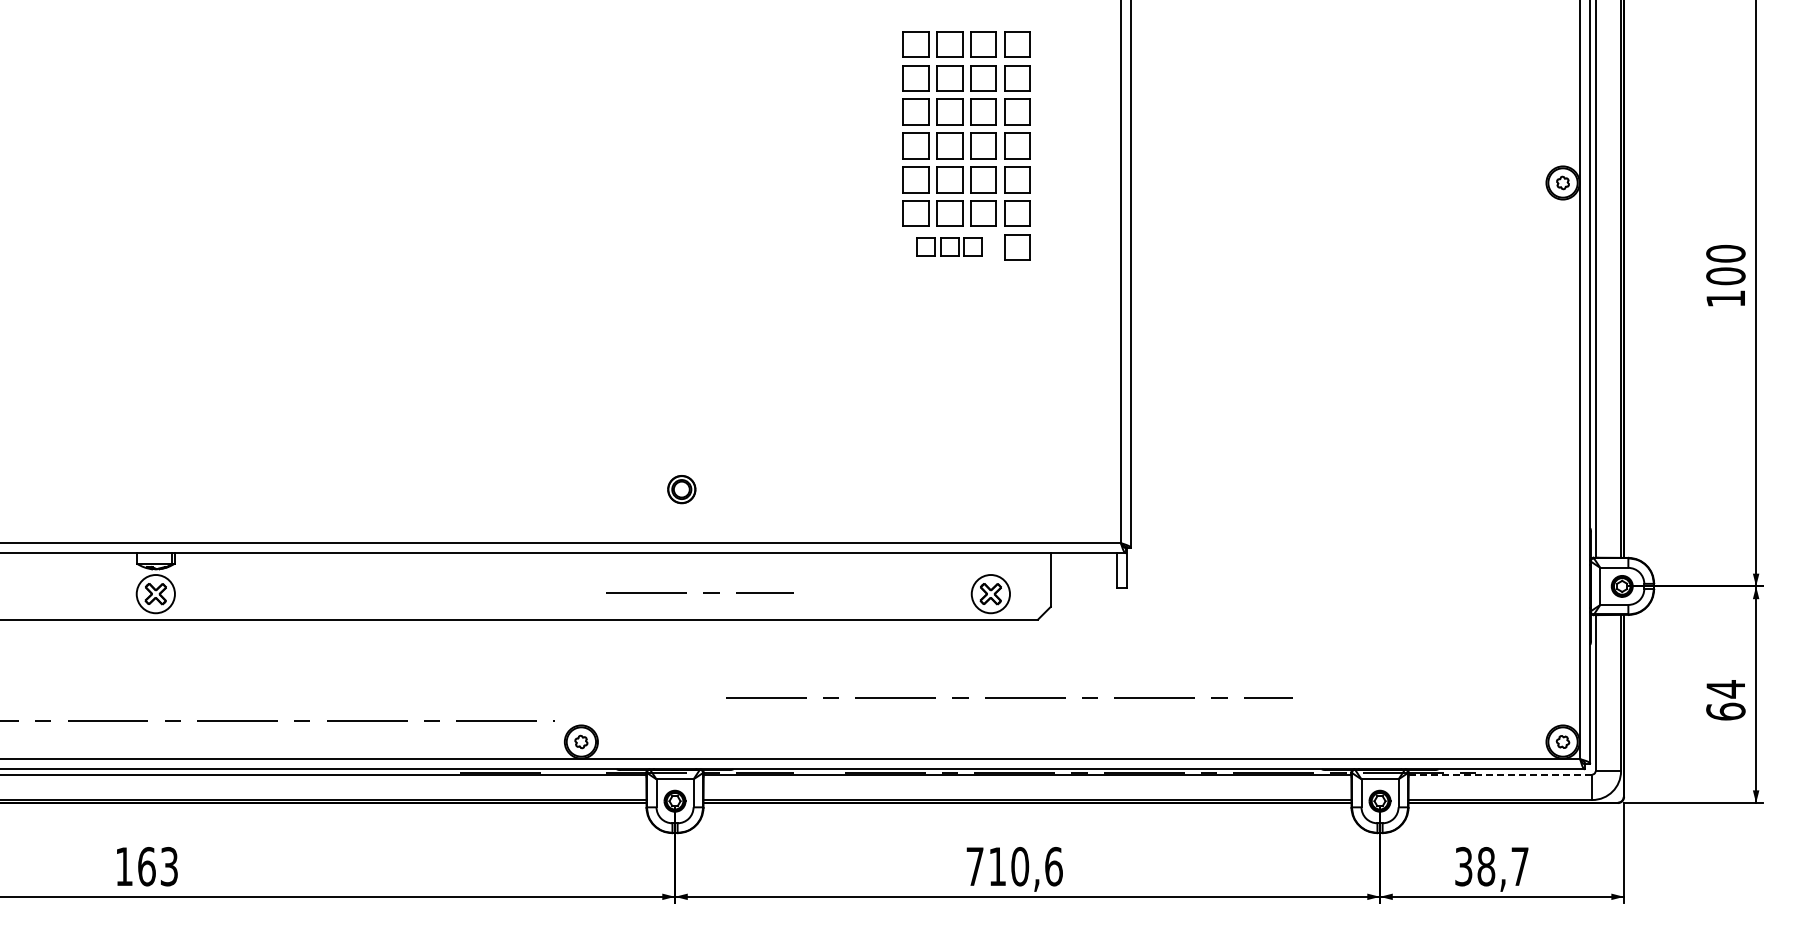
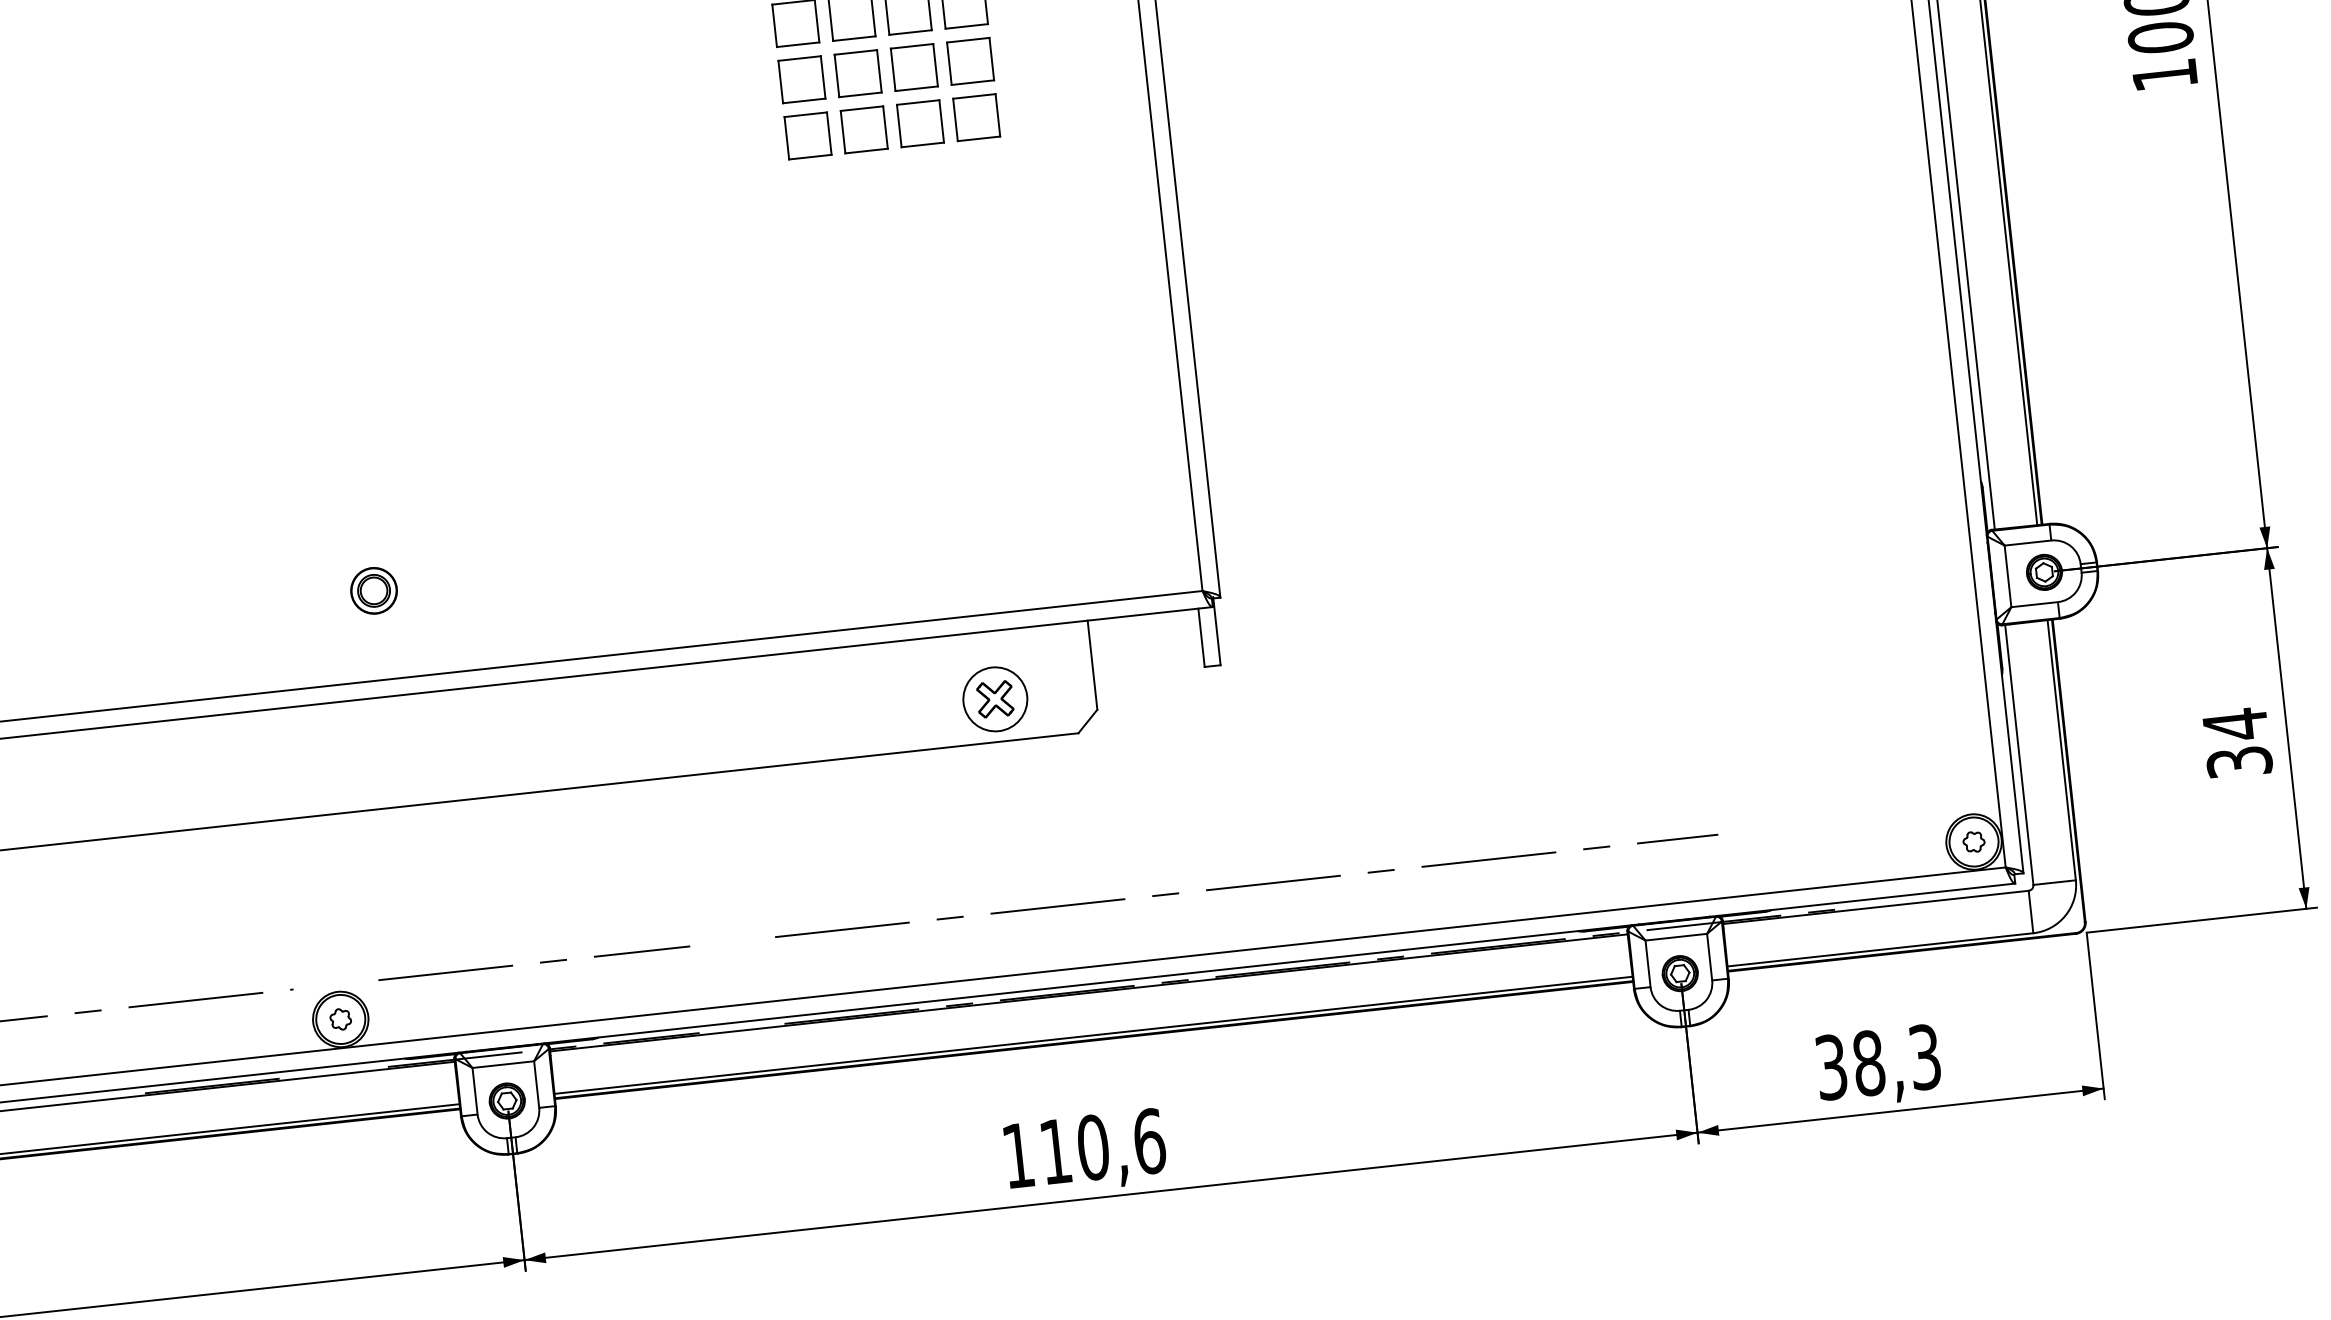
part: (949, 247) -> (863, 130), size x1.43
part: (681, 489) -> (373, 590), moved
line: (703, 592) -> (540, 961), moved
line: (1009, 697) -> (1247, 884), moved
text: (1725, 711) -> (2238, 761), 64 -> 34
line: (1500, 774) -> (1875, 907), dashed -> solid
text: (974, 866) -> (1017, 1155), 710,6 -> 110,6
text: (1519, 866) -> (1924, 1057), 38,7 -> 38,3

